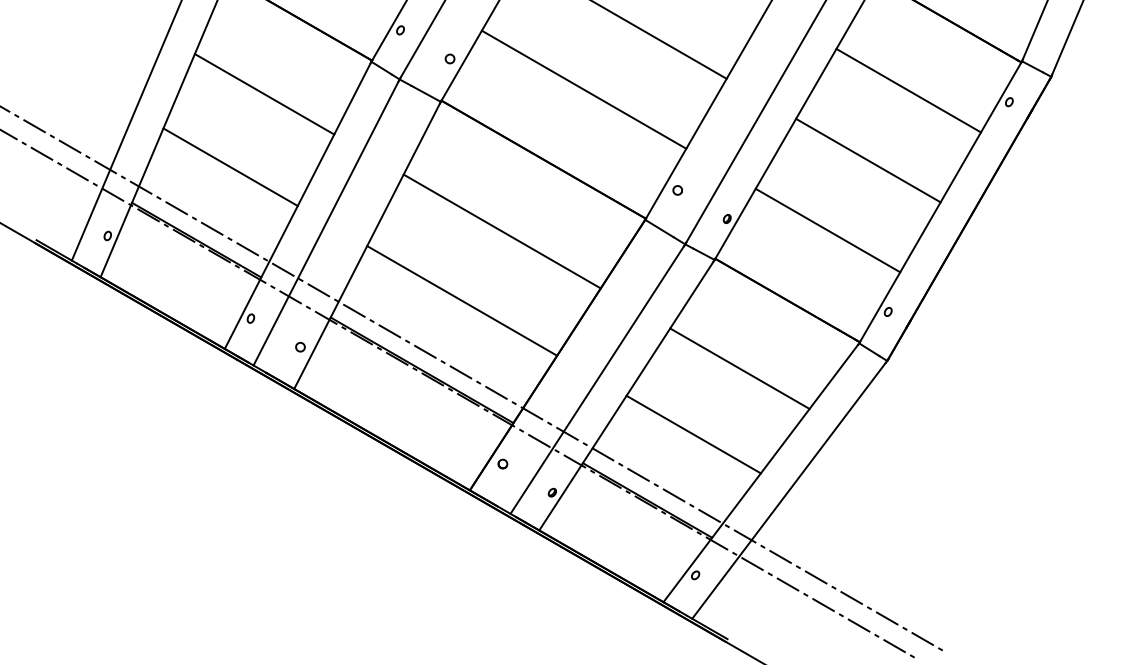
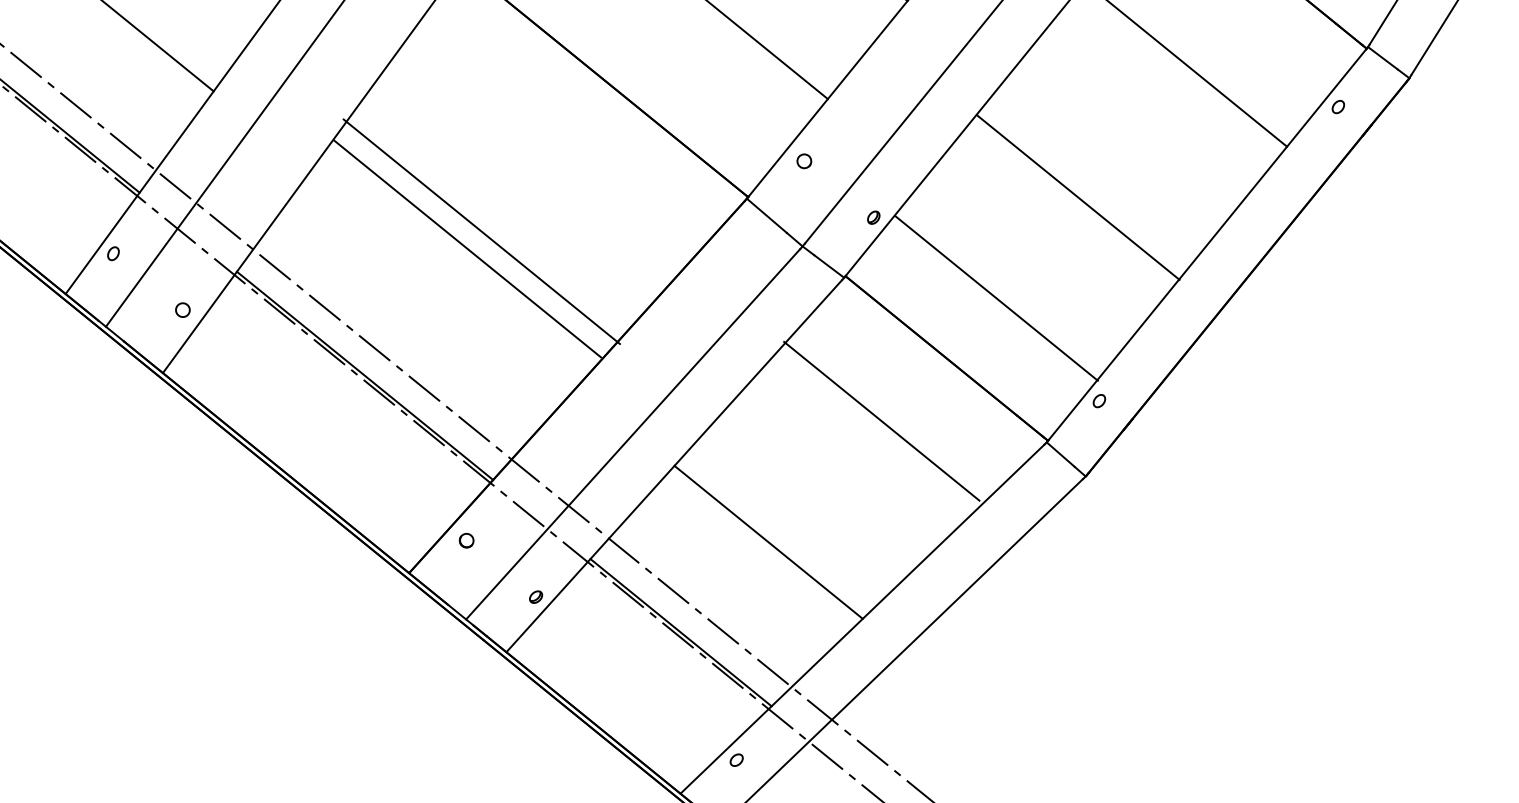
line: (868, 160) -> (1078, 197), moved
line: (827, 230) -> (995, 298), moved
line: (501, 231) -> (480, 231), moved
line: (462, 300) -> (468, 248), moved
line: (739, 368) -> (881, 420), moved

